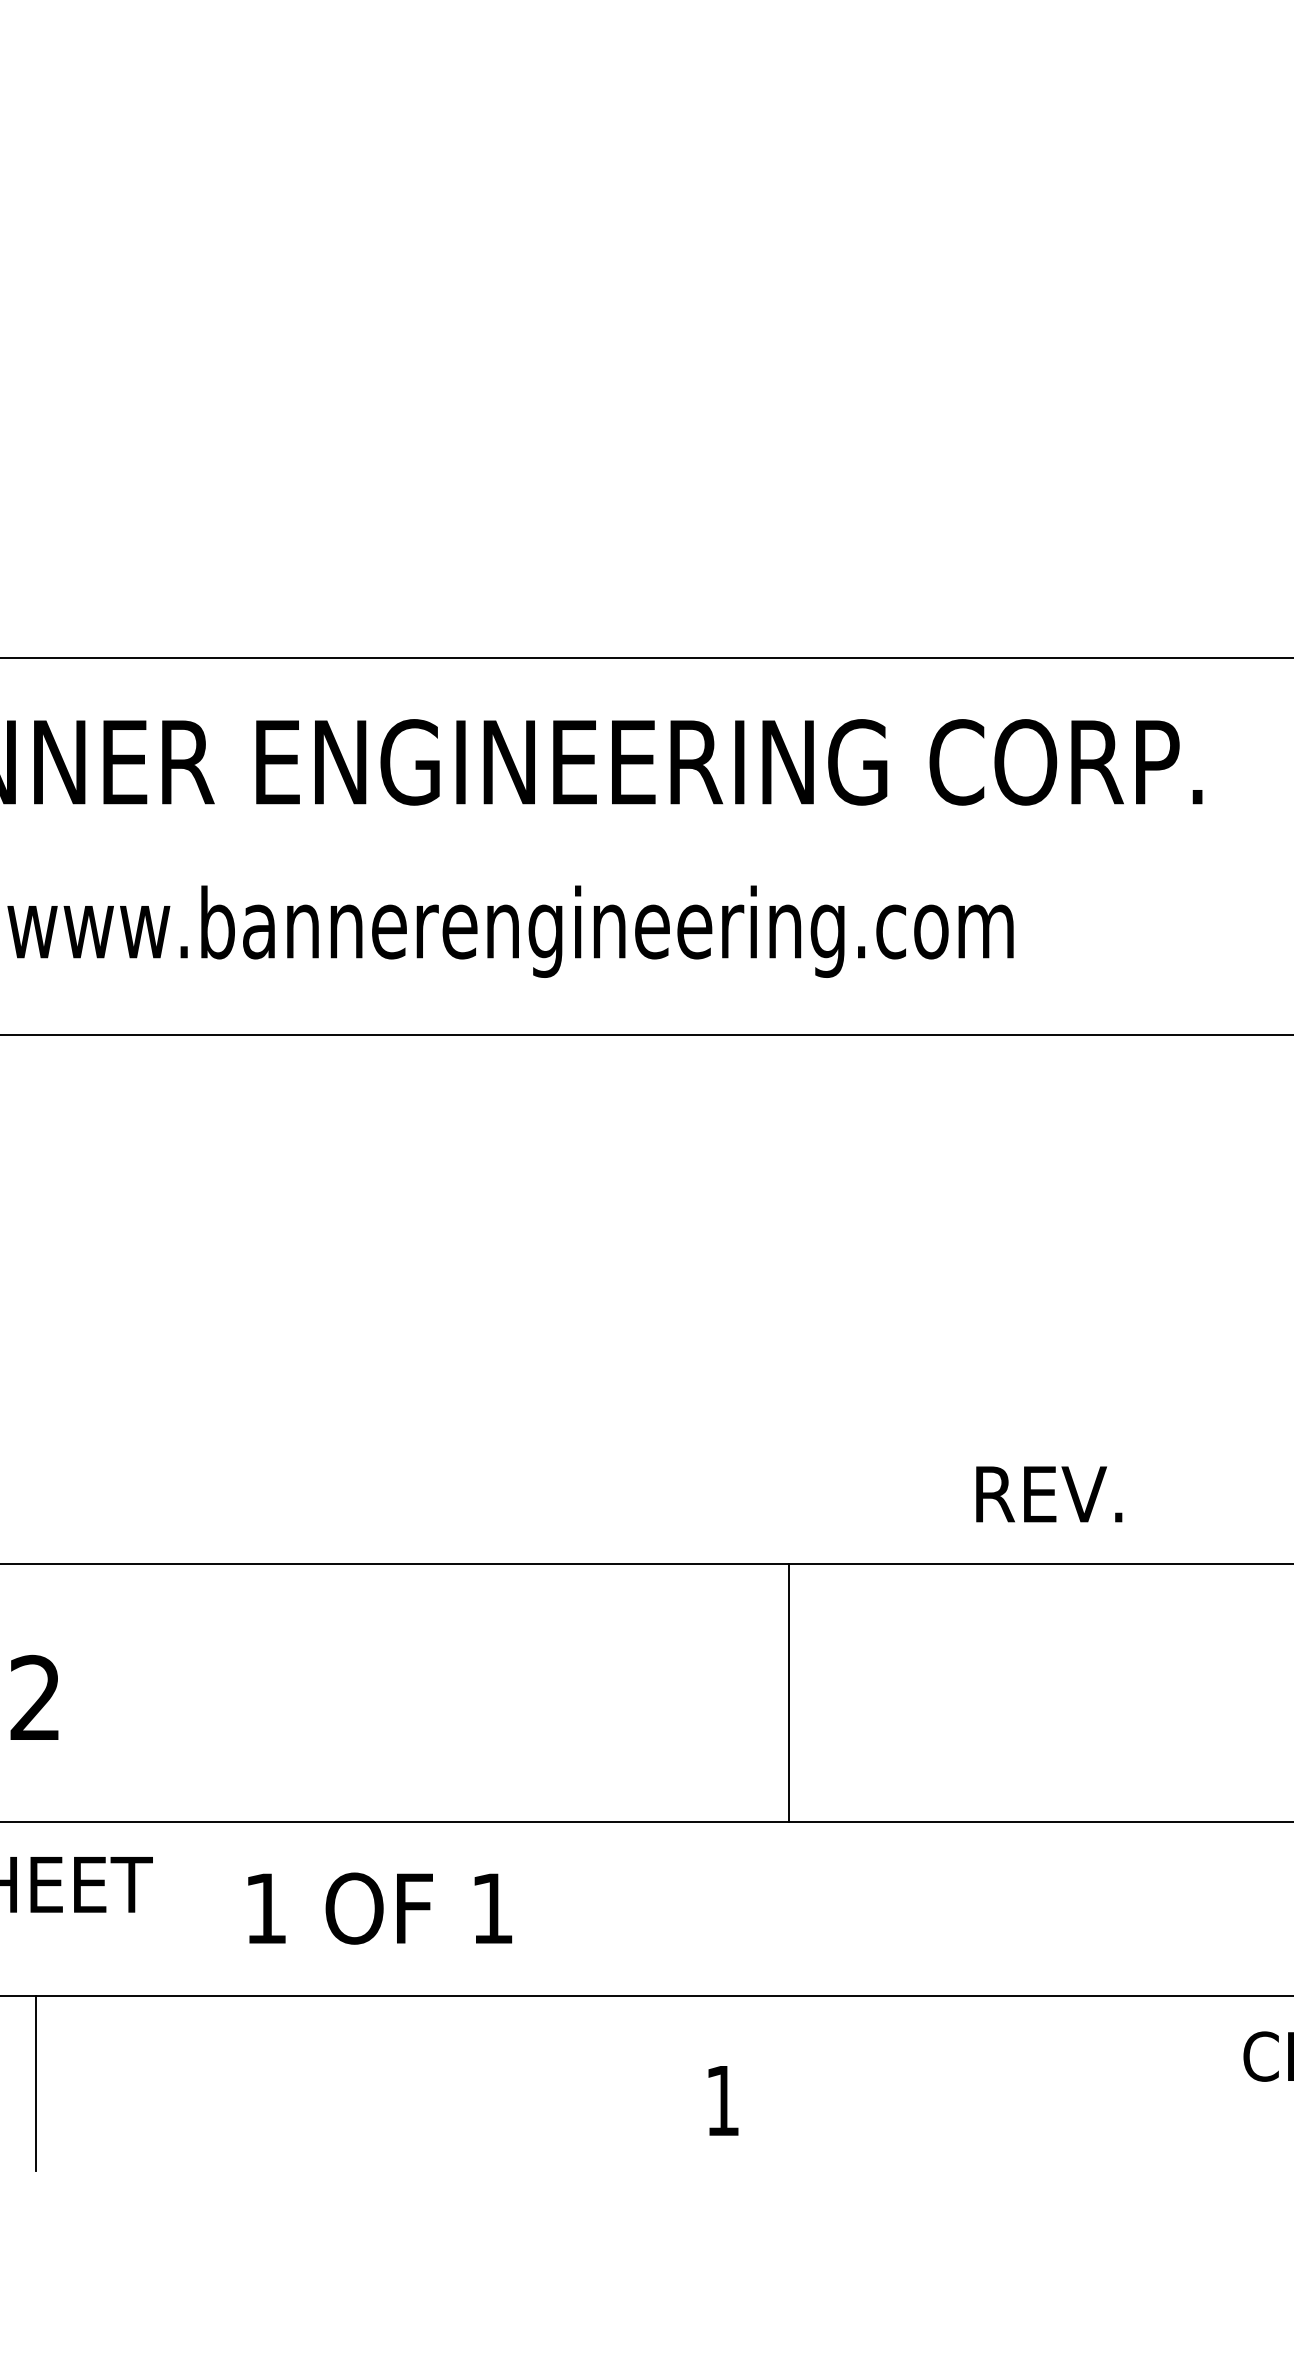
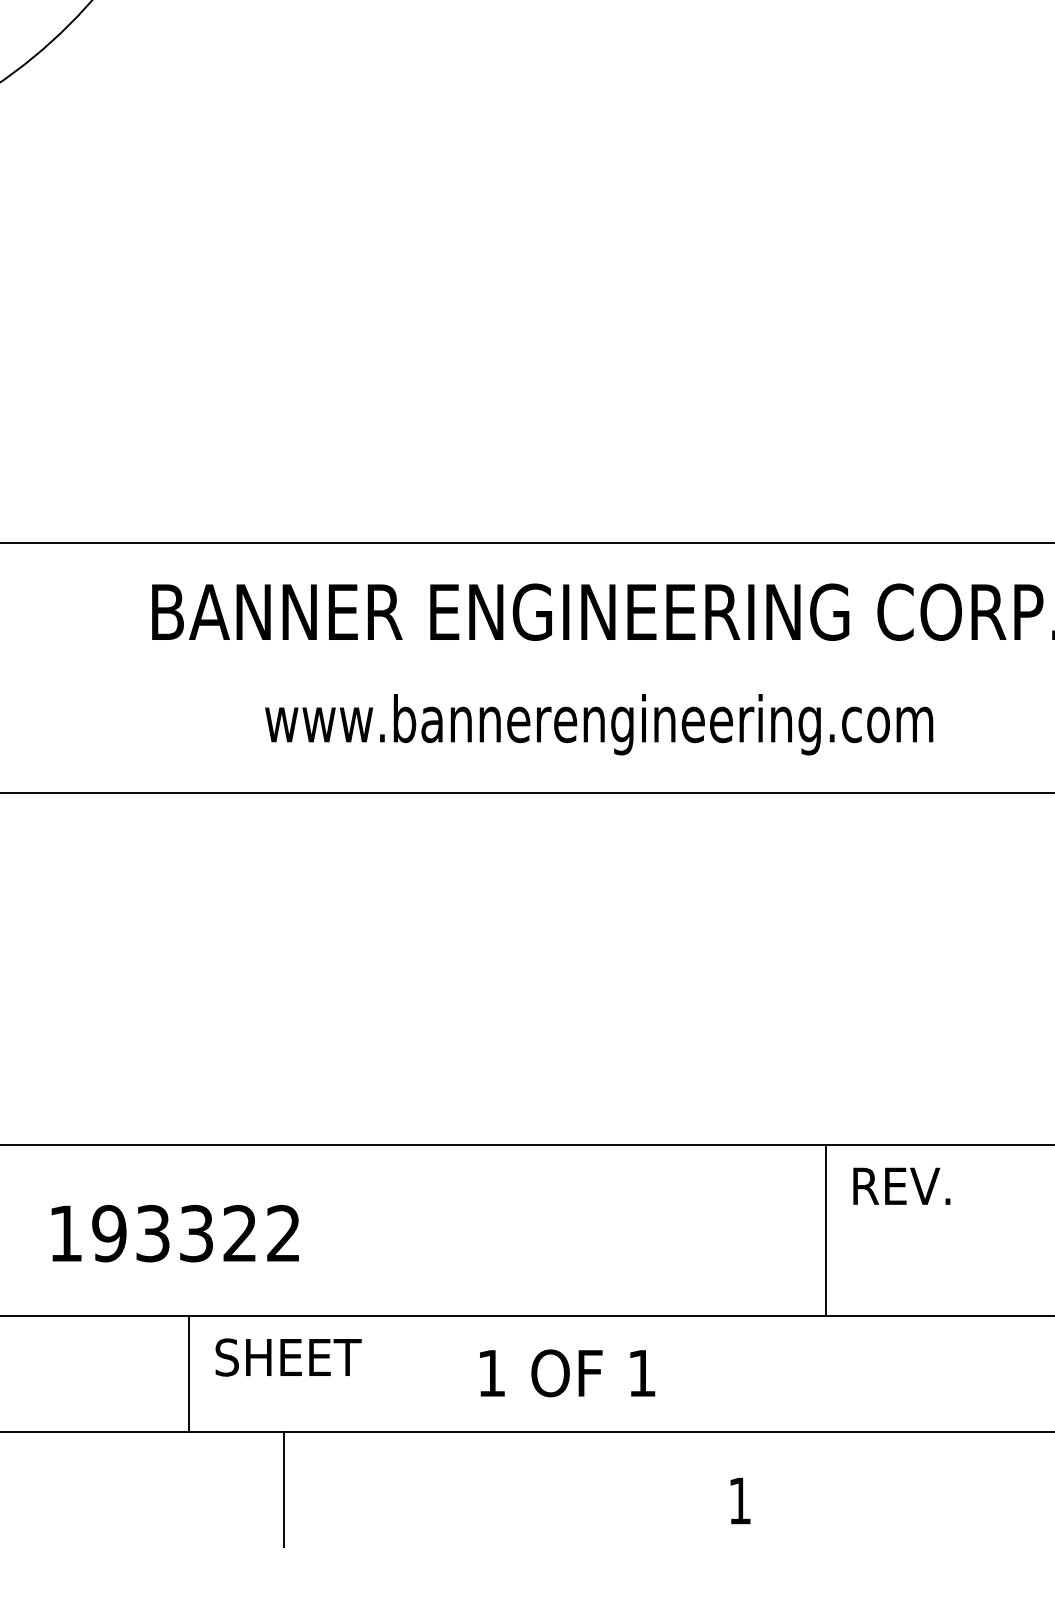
text: (1048, 1493) -> (901, 1185), moved
line: (788, 1691) -> (825, 1229), moved
text: (380, 1908) -> (567, 1373), moved

